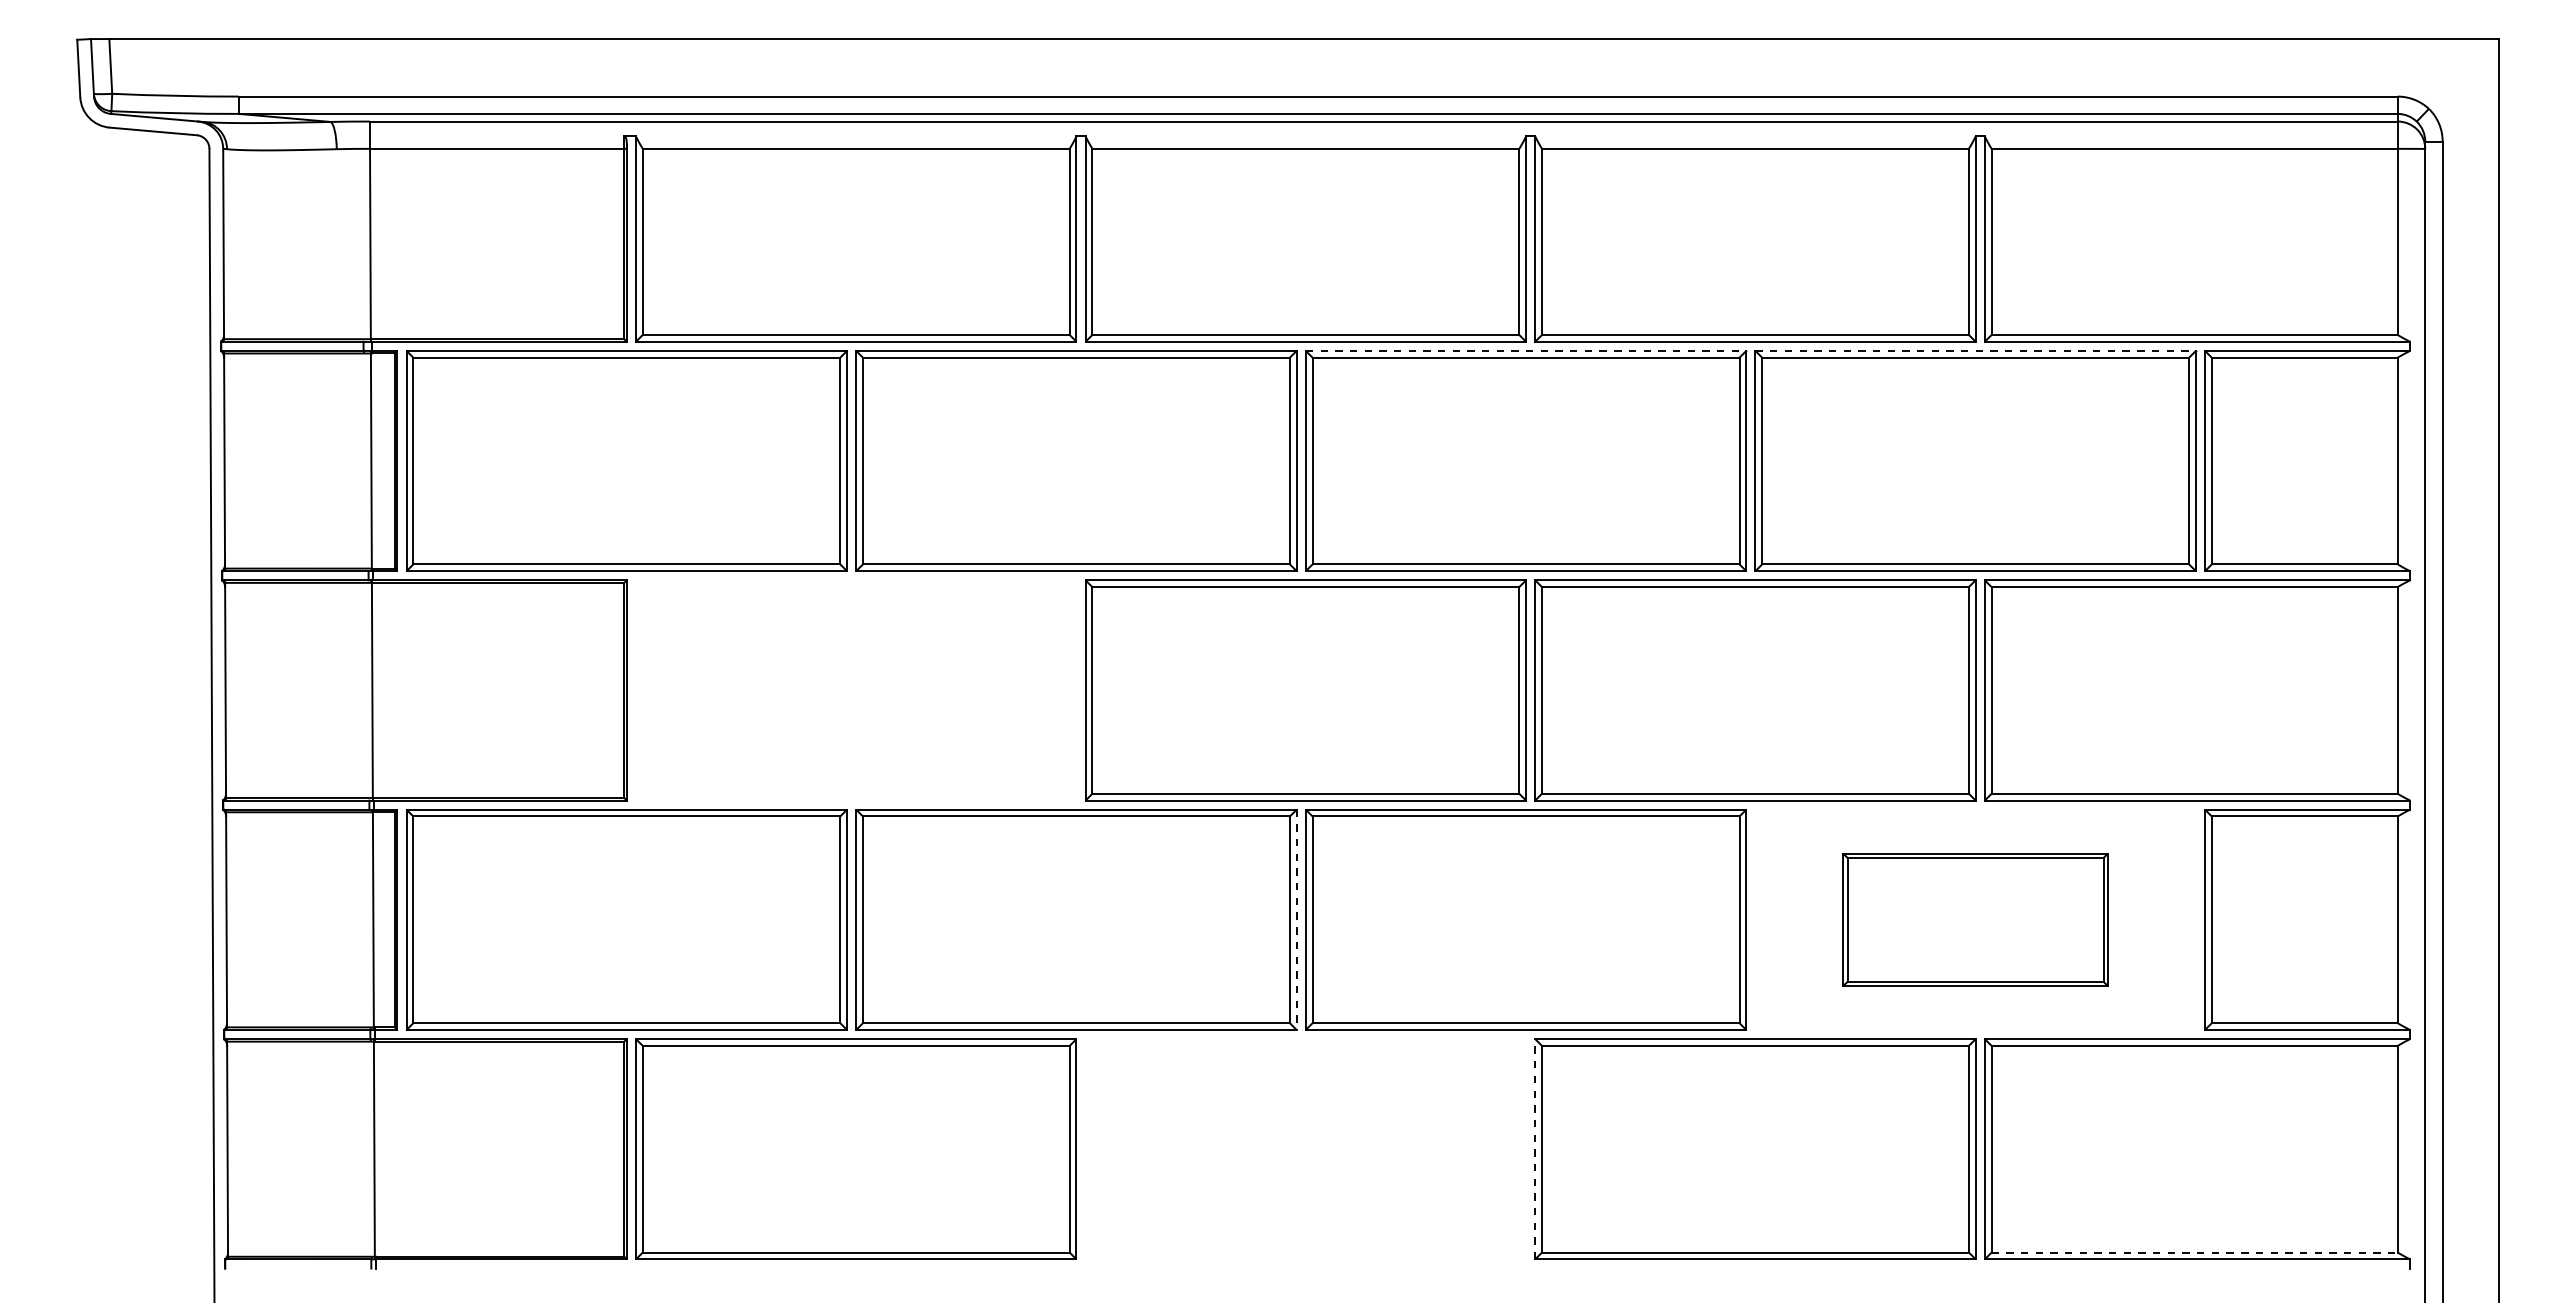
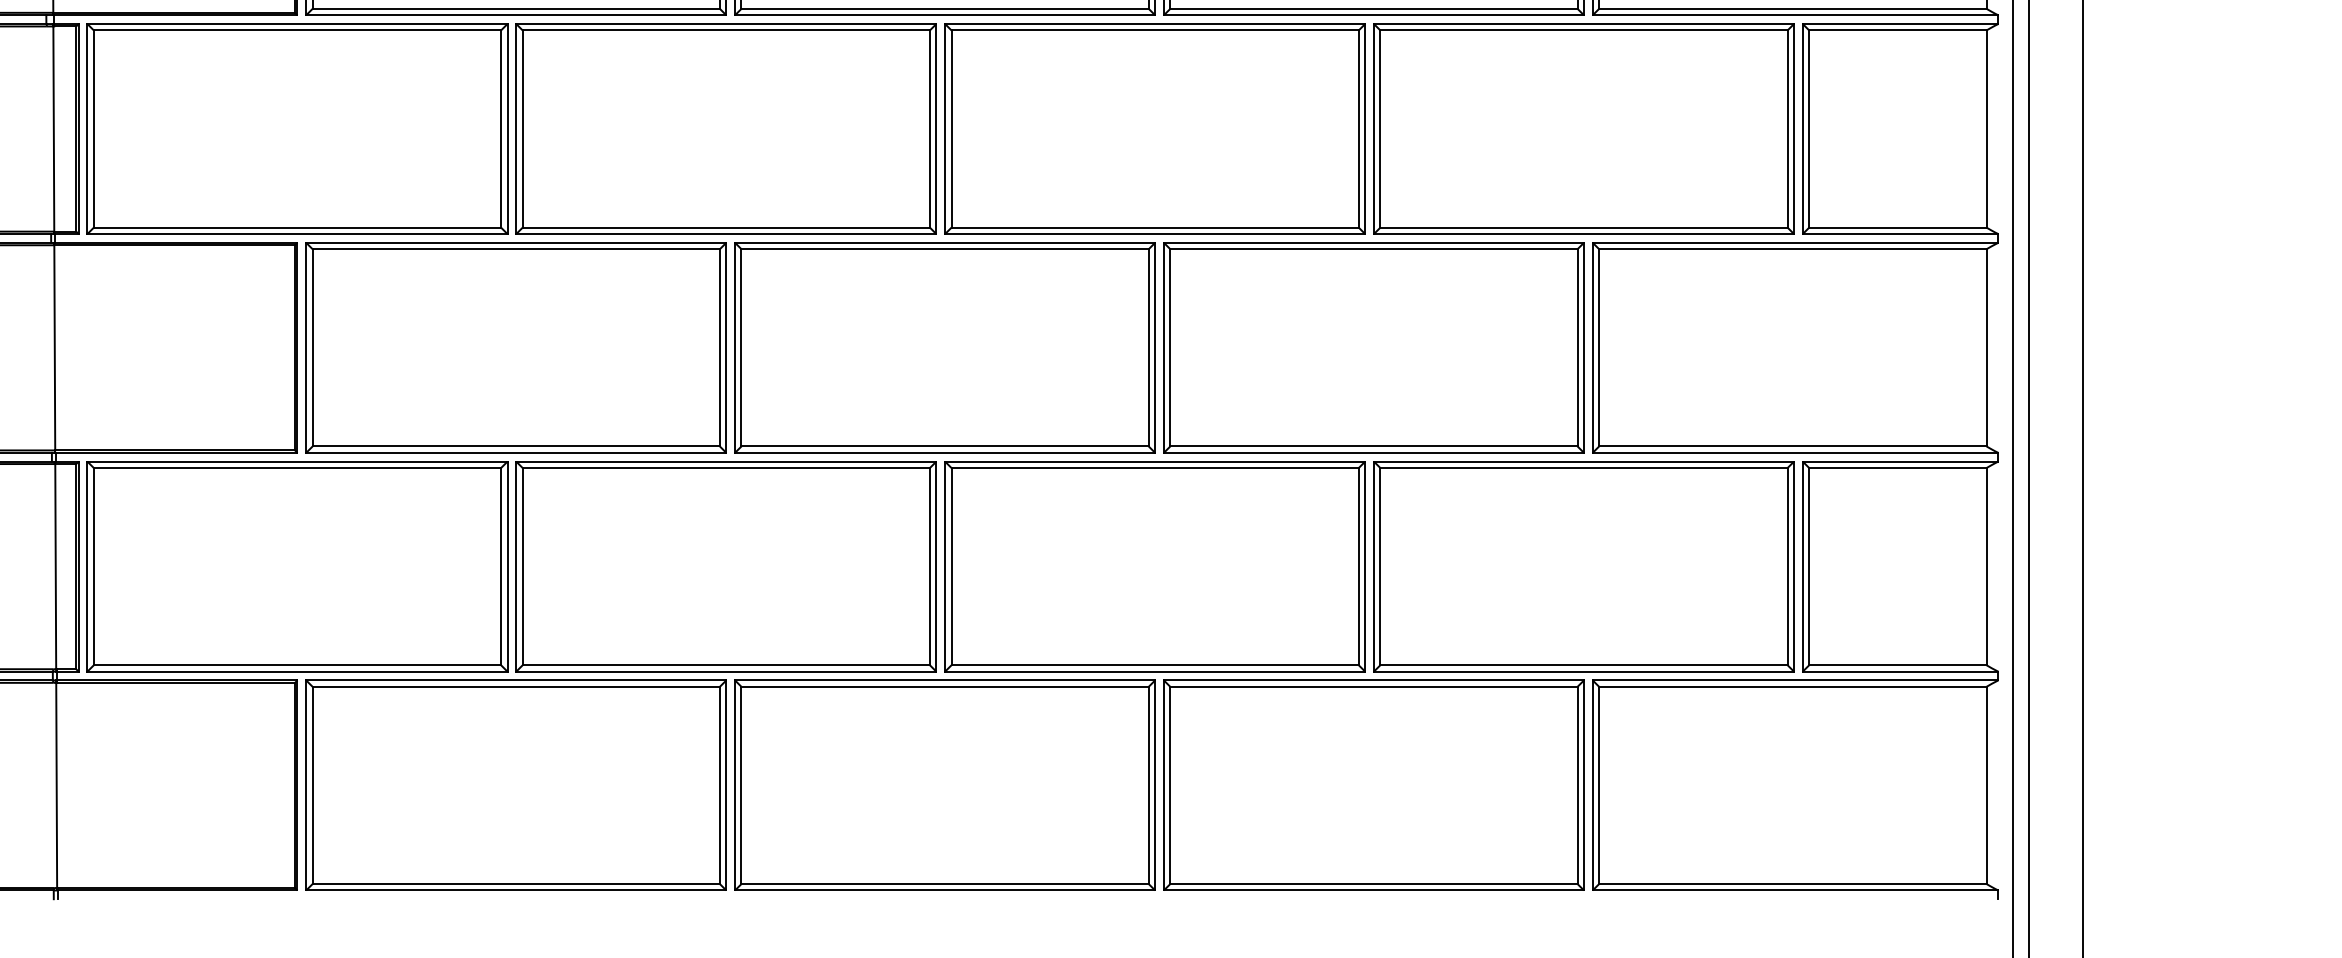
line: (1526, 350) -> (1155, 23), dashed -> solid
line: (1976, 350) -> (1584, 23), dashed -> solid
part: (855, 690) -> (515, 347), added
part: (1975, 919) -> (1583, 566), size x1.67
line: (1296, 920) -> (936, 567), dashed -> solid
part: (1305, 1148) -> (944, 784), added
line: (1535, 1148) -> (1164, 784), dashed -> solid
line: (2195, 1252) -> (1793, 883), dashed -> solid

